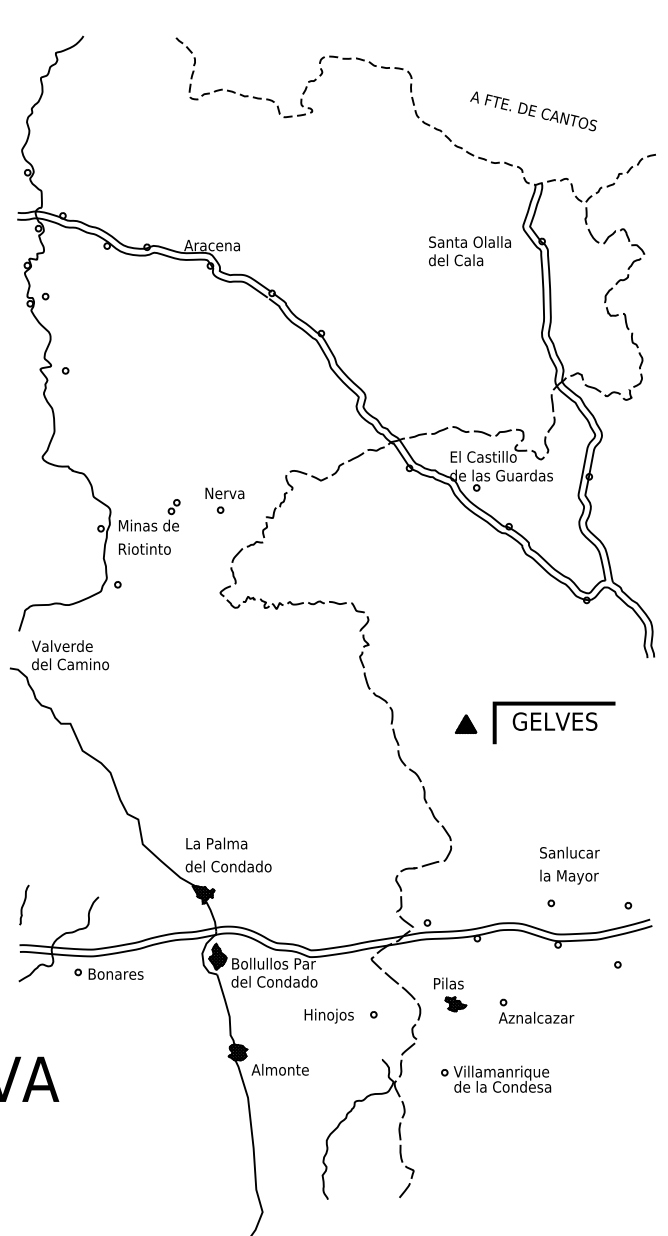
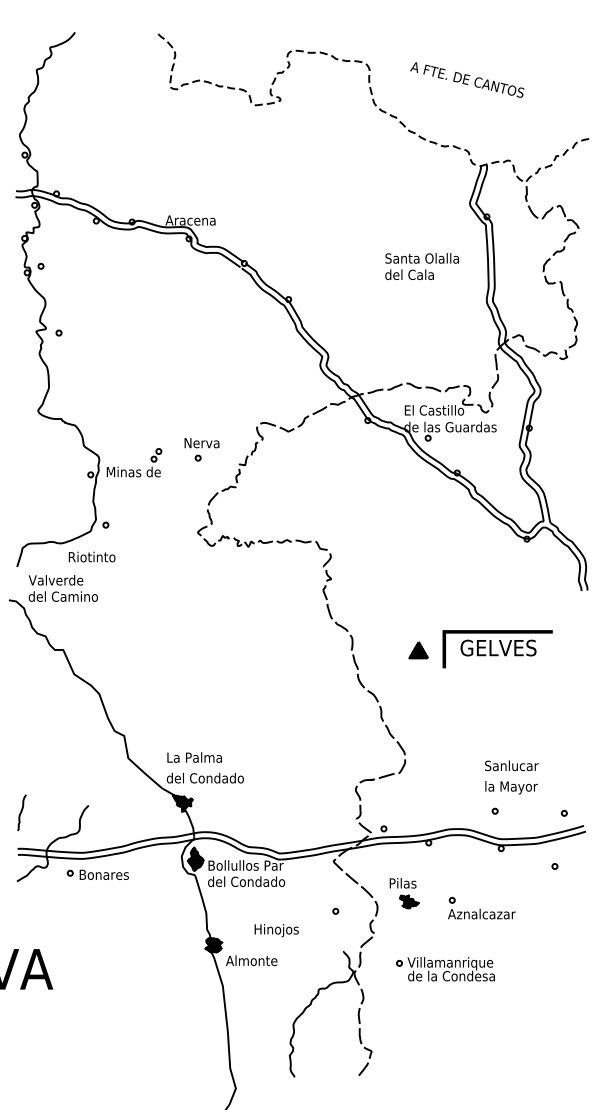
text: (533, 110) -> (467, 79), moved
text: (469, 251) -> (421, 266), moved
text: (144, 548) -> (91, 556), moved
text: (328, 1016) -> (276, 930), moved

